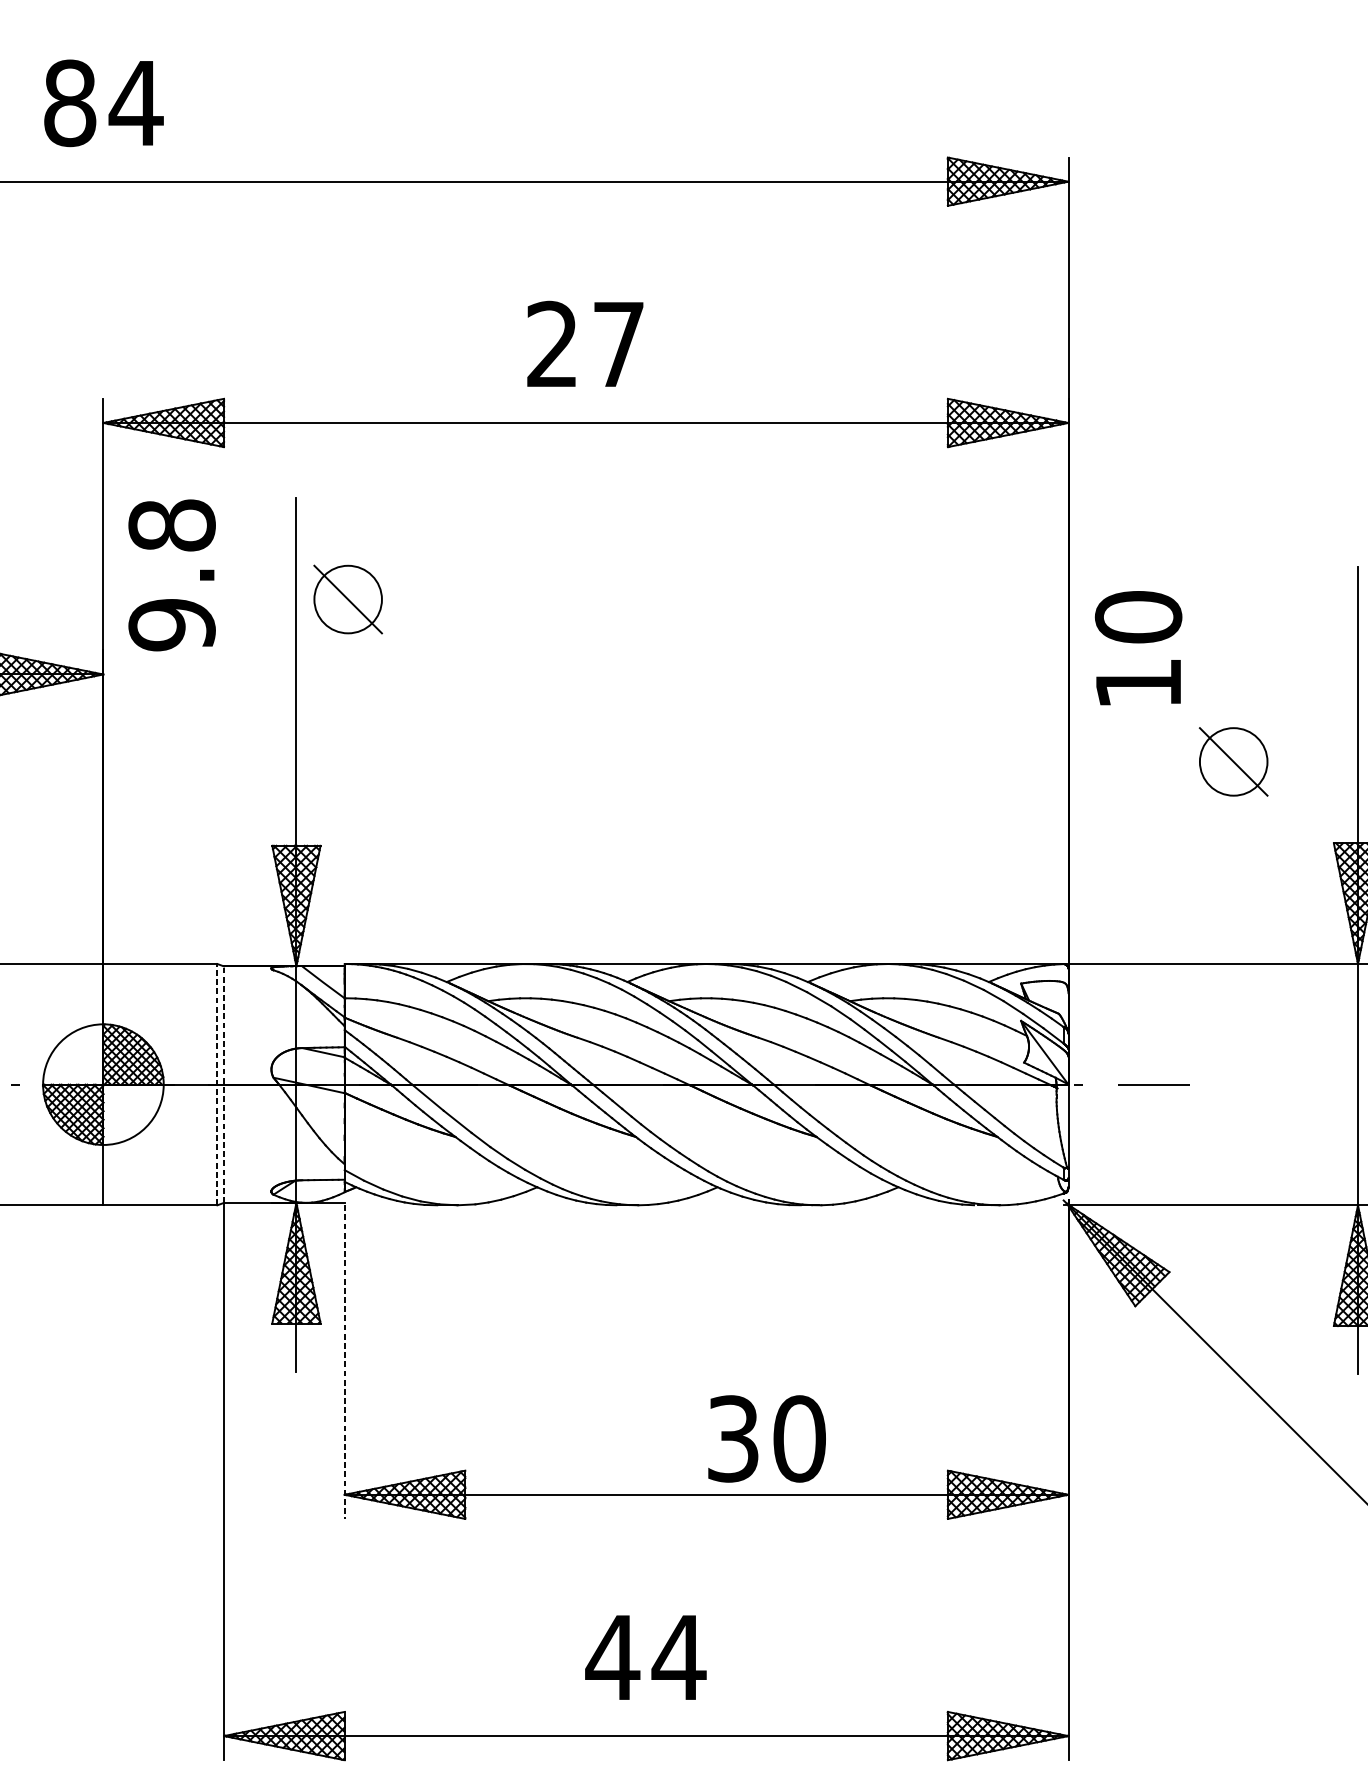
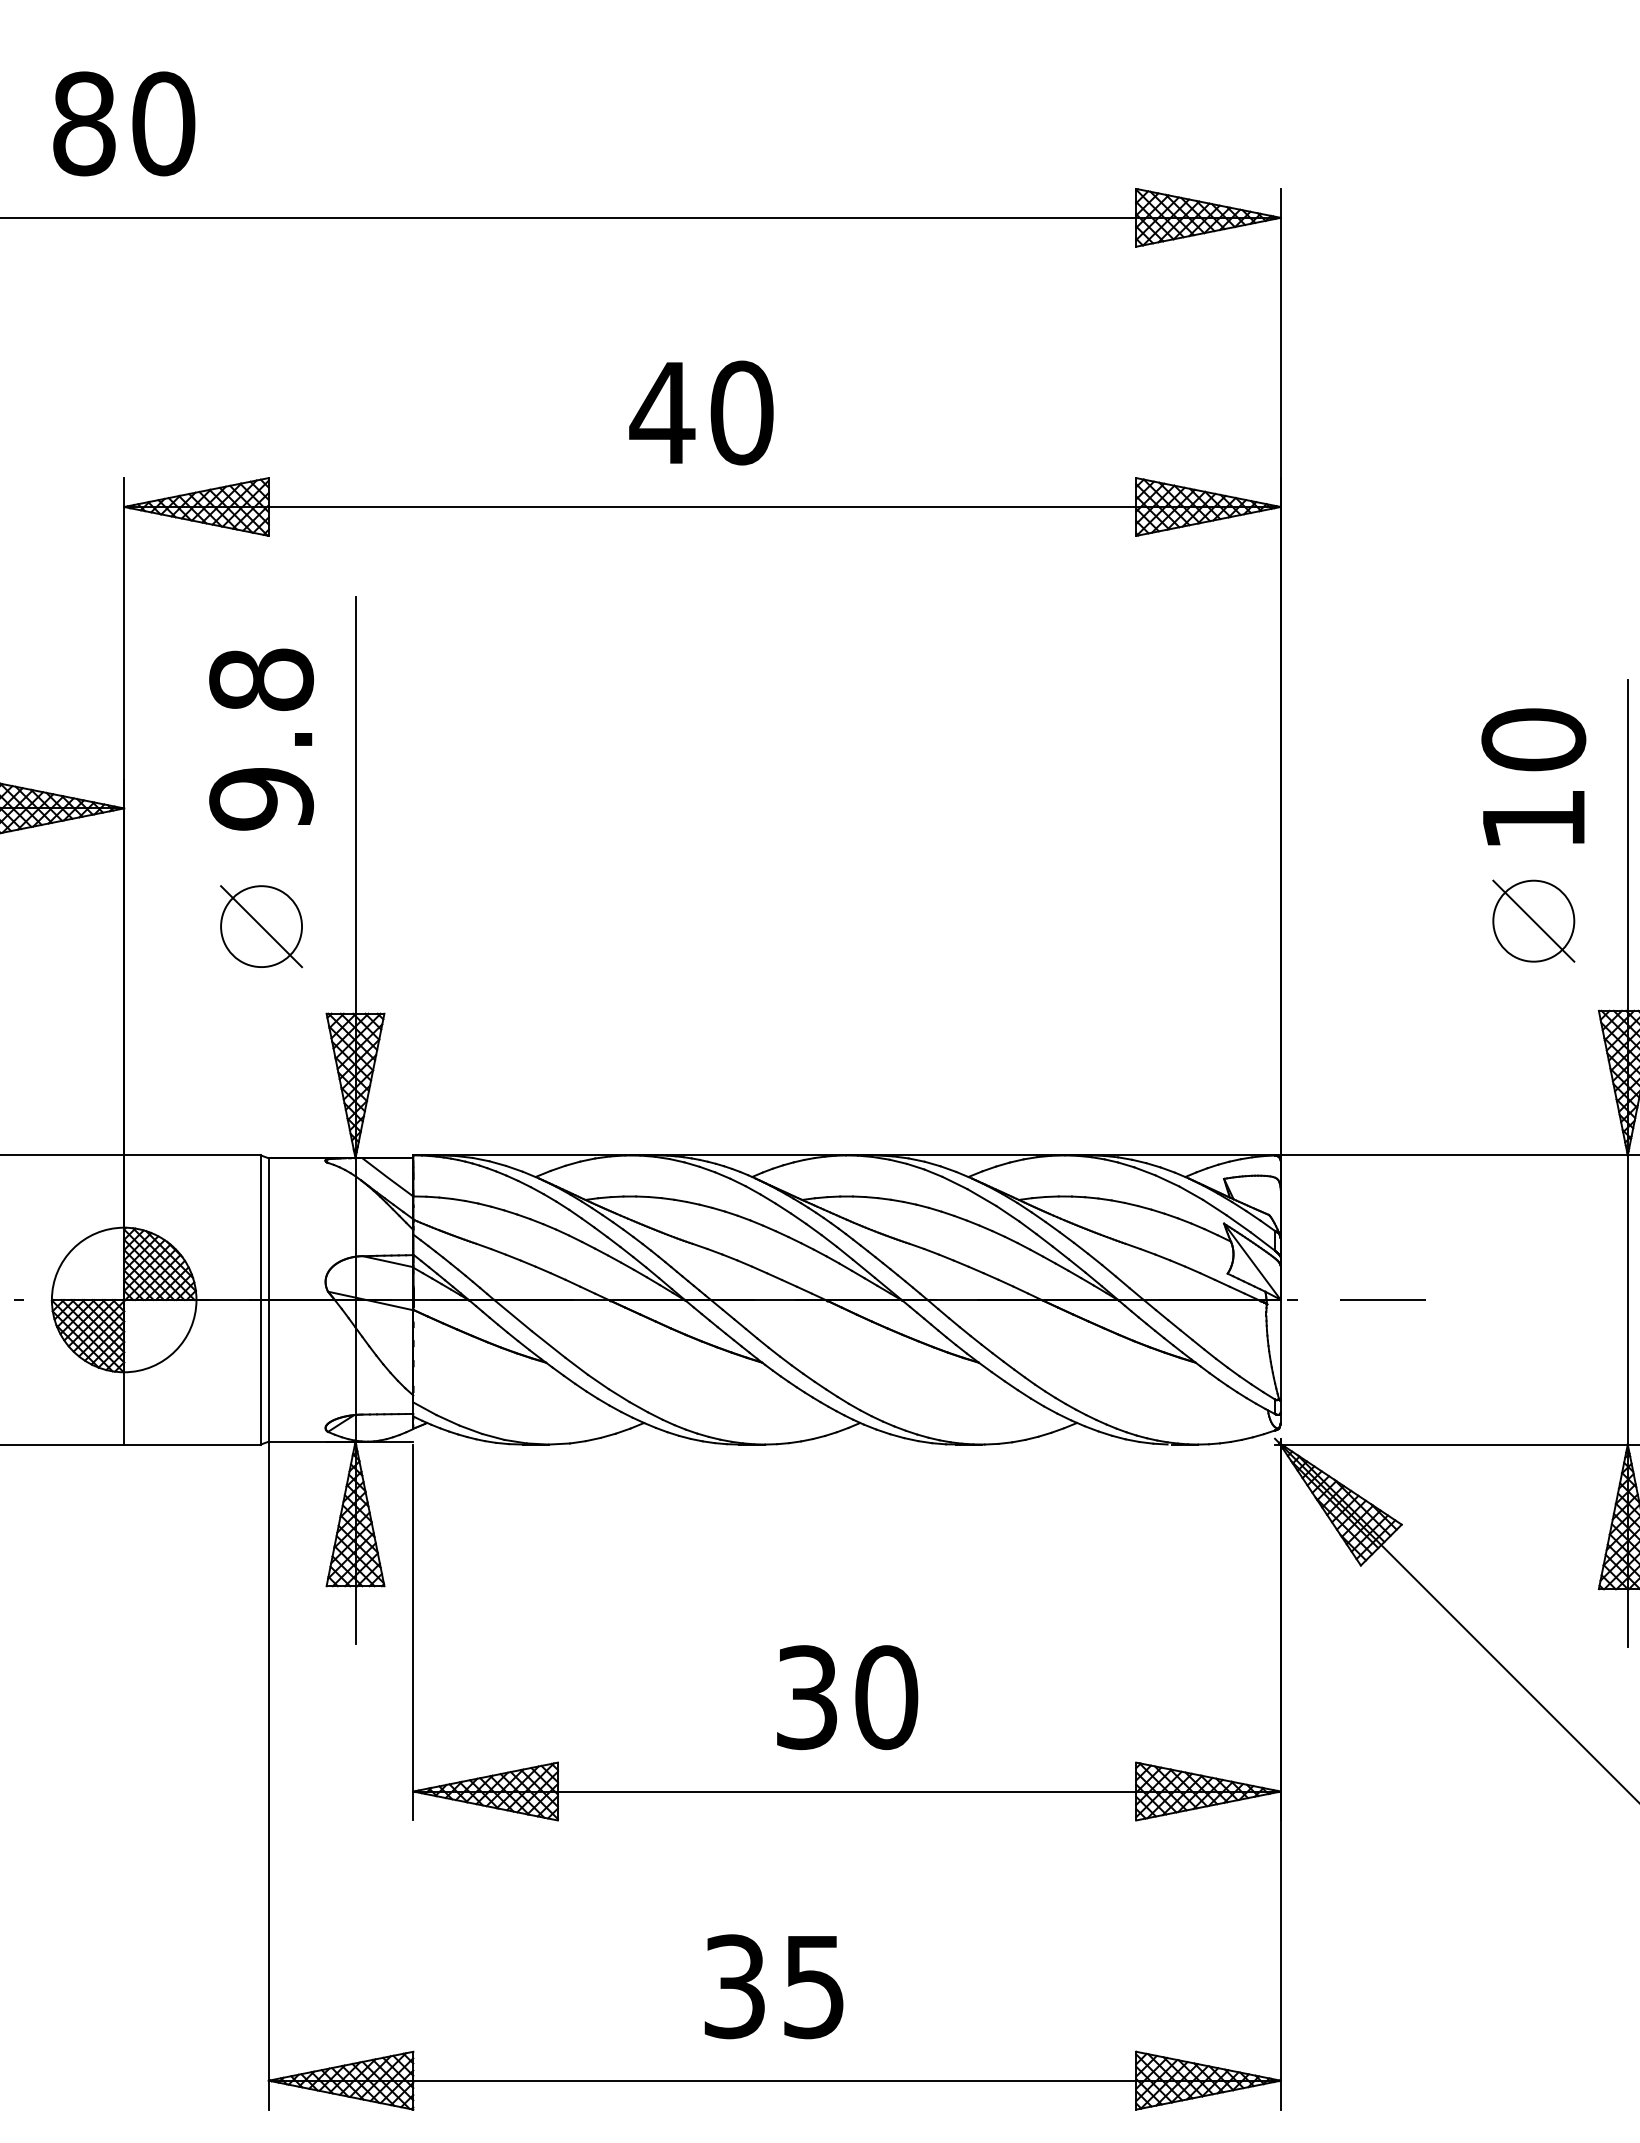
text: (136, 102) -> (163, 123), 84 -> 80
text: (585, 344) -> (701, 412), 27 -> 40
text: (172, 575) -> (261, 739), moved
part: (348, 599) -> (261, 926), moved
text: (1138, 647) -> (1533, 776), moved
part: (1233, 761) -> (1533, 920), moved
line: (217, 1085) -> (260, 1300), dashed -> solid
line: (223, 1085) -> (268, 1300), dashed -> solid
line: (344, 1362) -> (413, 1632), dashed -> solid
text: (767, 1438) -> (847, 1697), moved
text: (646, 1657) -> (774, 1986), 44 -> 35

